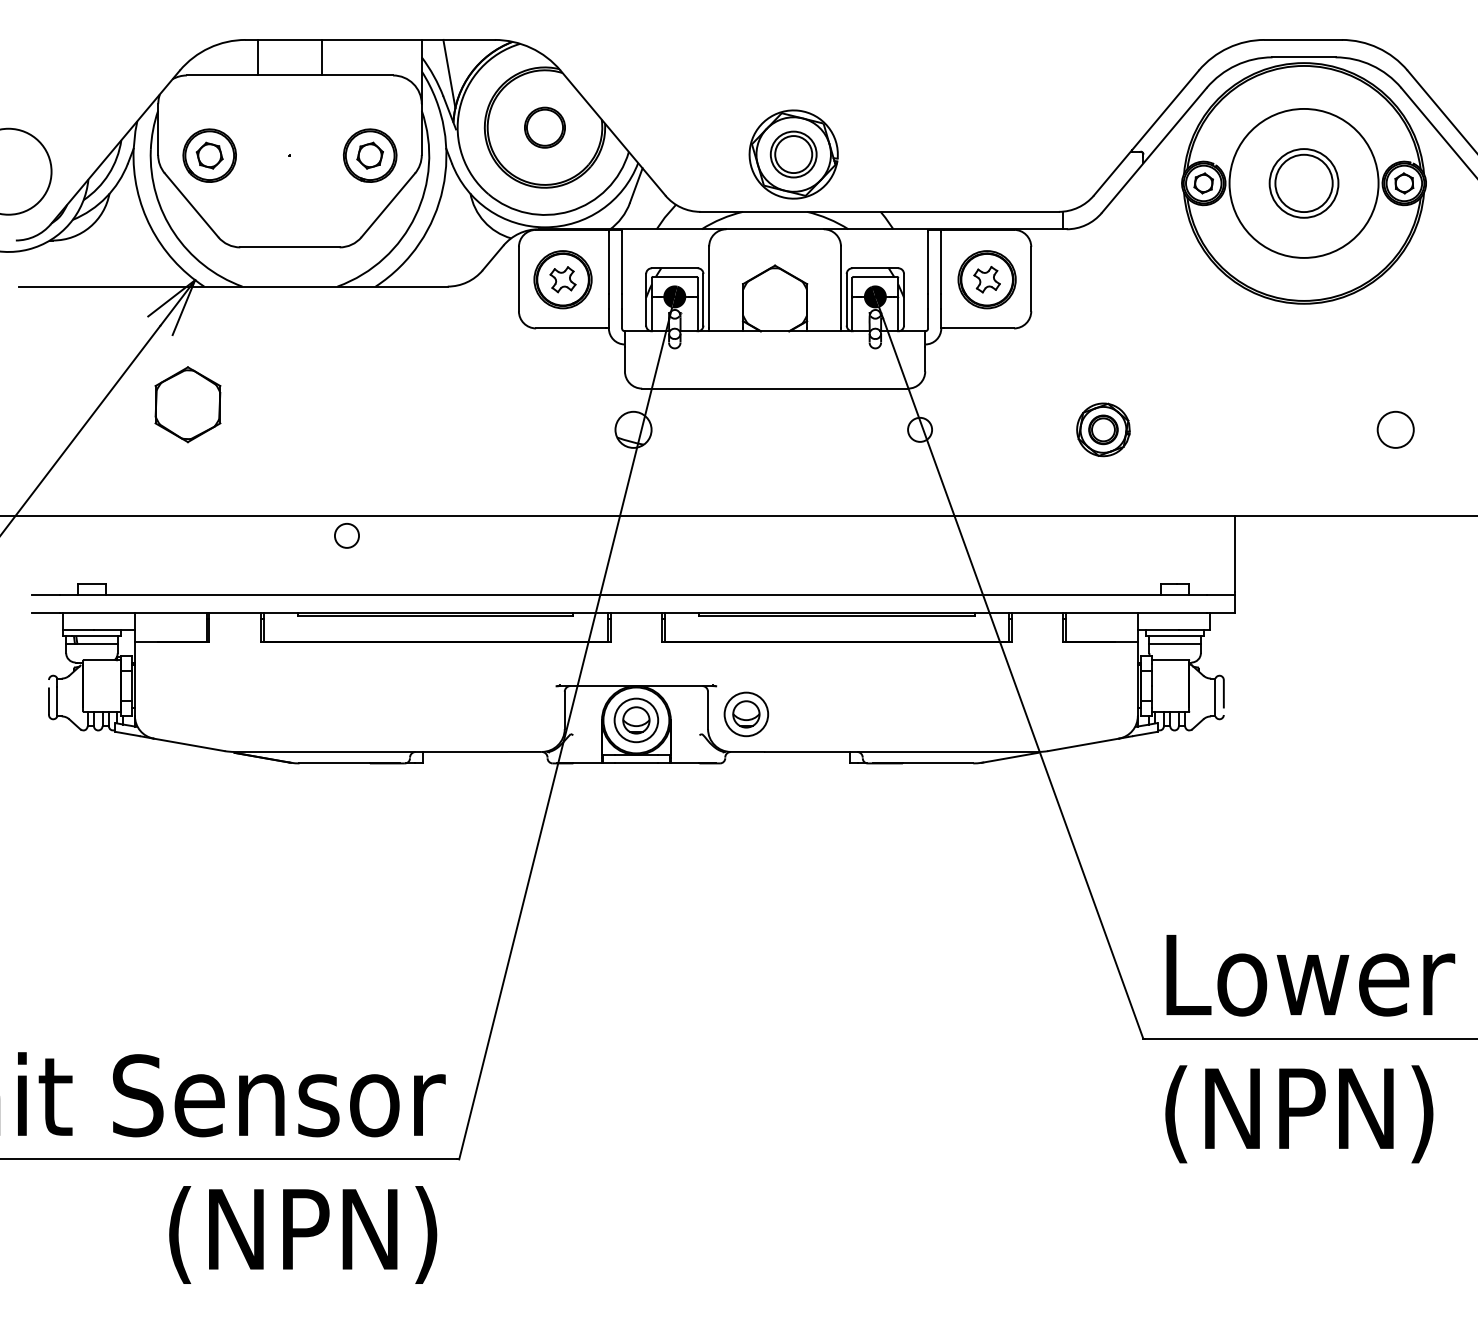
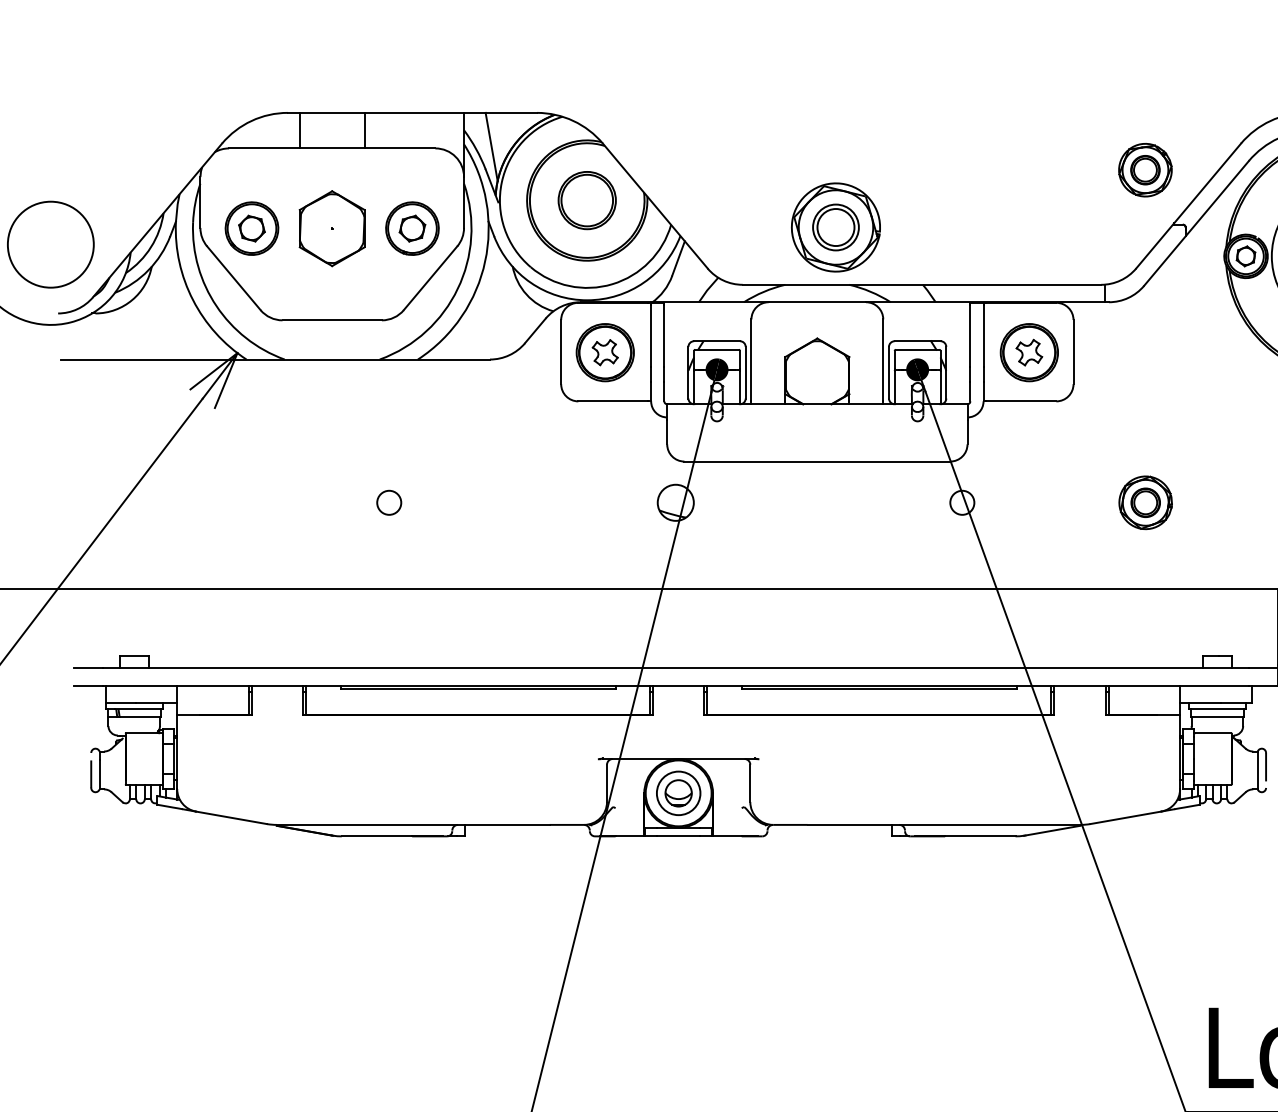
part: (1103, 97) -> (1145, 170), added
part: (544, 127) -> (586, 200), size x1.43
part: (187, 404) -> (331, 228), moved
circle: (346, 535) -> (388, 502), moved
part: (746, 714) -> (788, 787), removed

